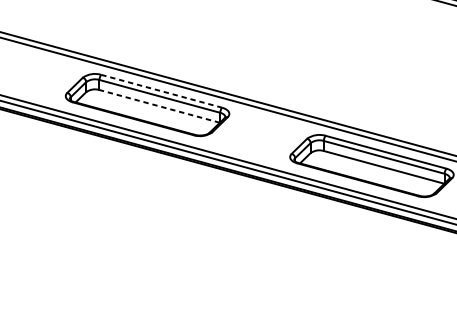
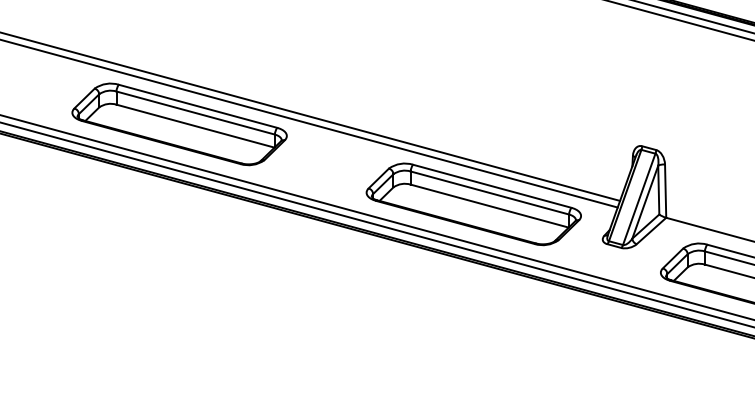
line: (161, 91) -> (198, 106), dashed -> solid
line: (159, 106) -> (195, 126), dashed -> solid

